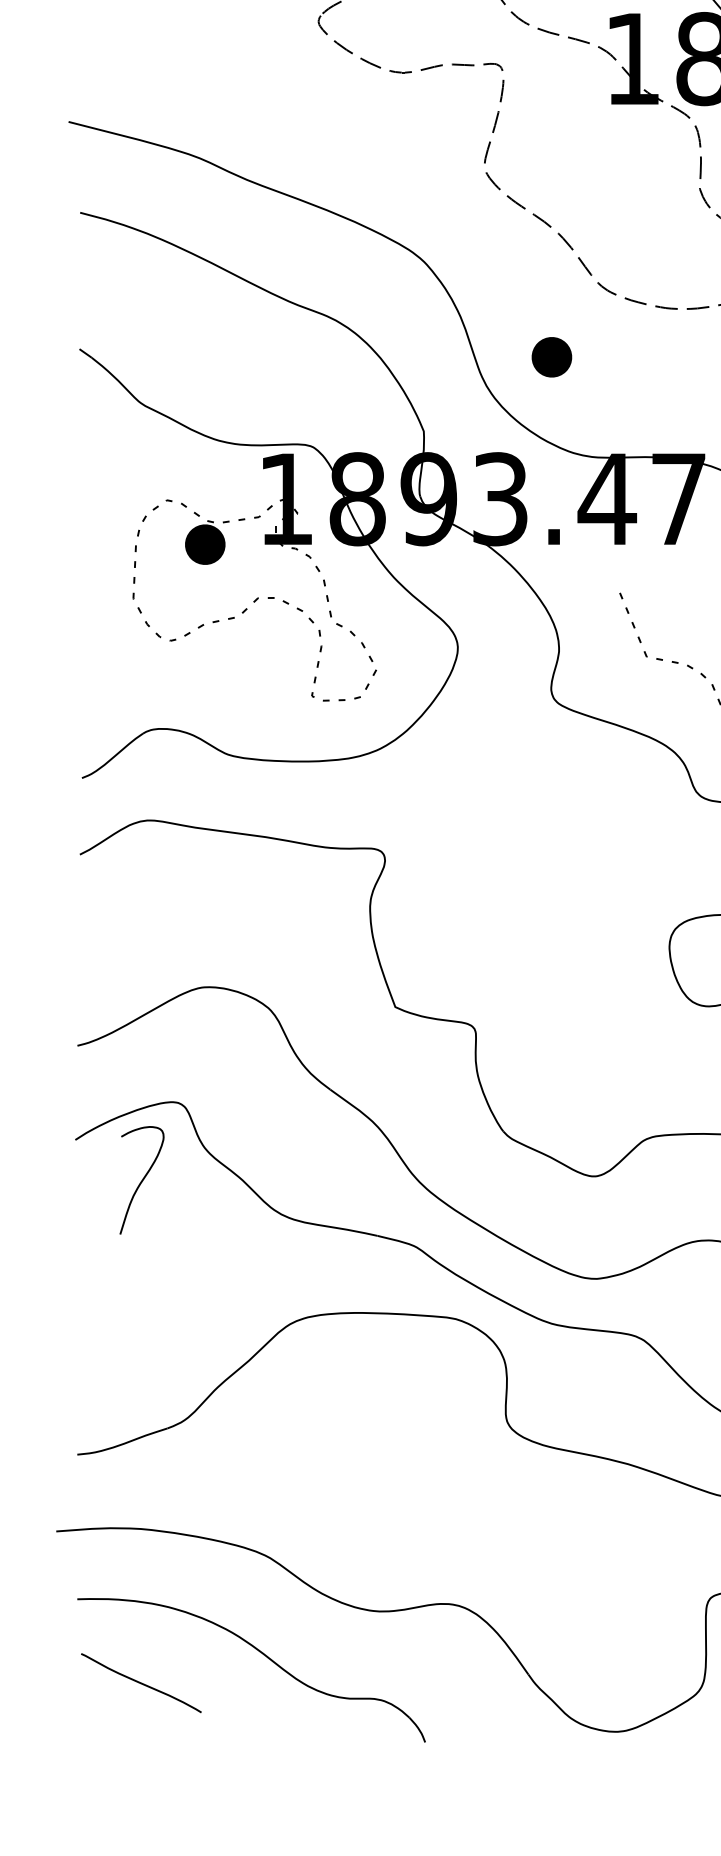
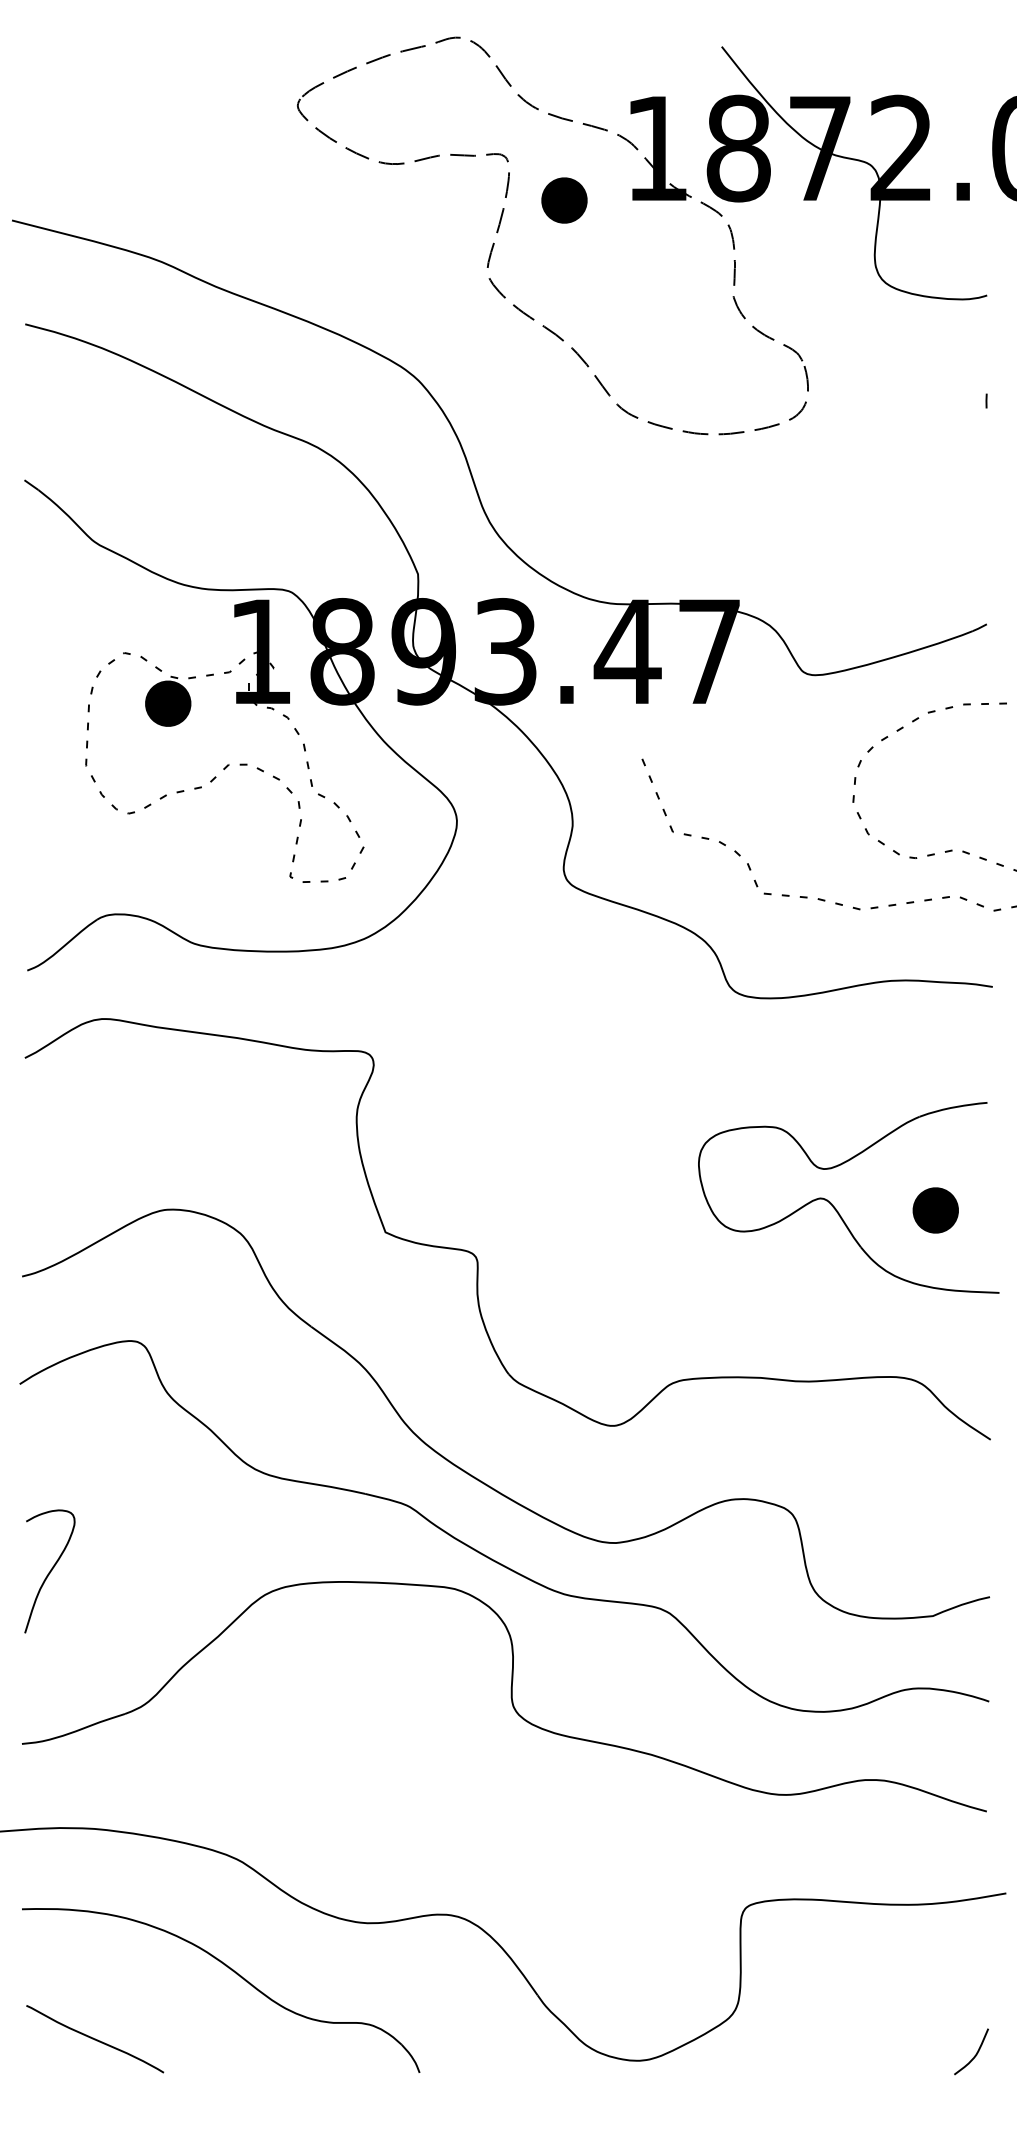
part: (551, 357) -> (564, 200), moved
curve: (141, 1180) -> (49, 1571), moved
curve: (141, 1683) -> (95, 2039), moved

